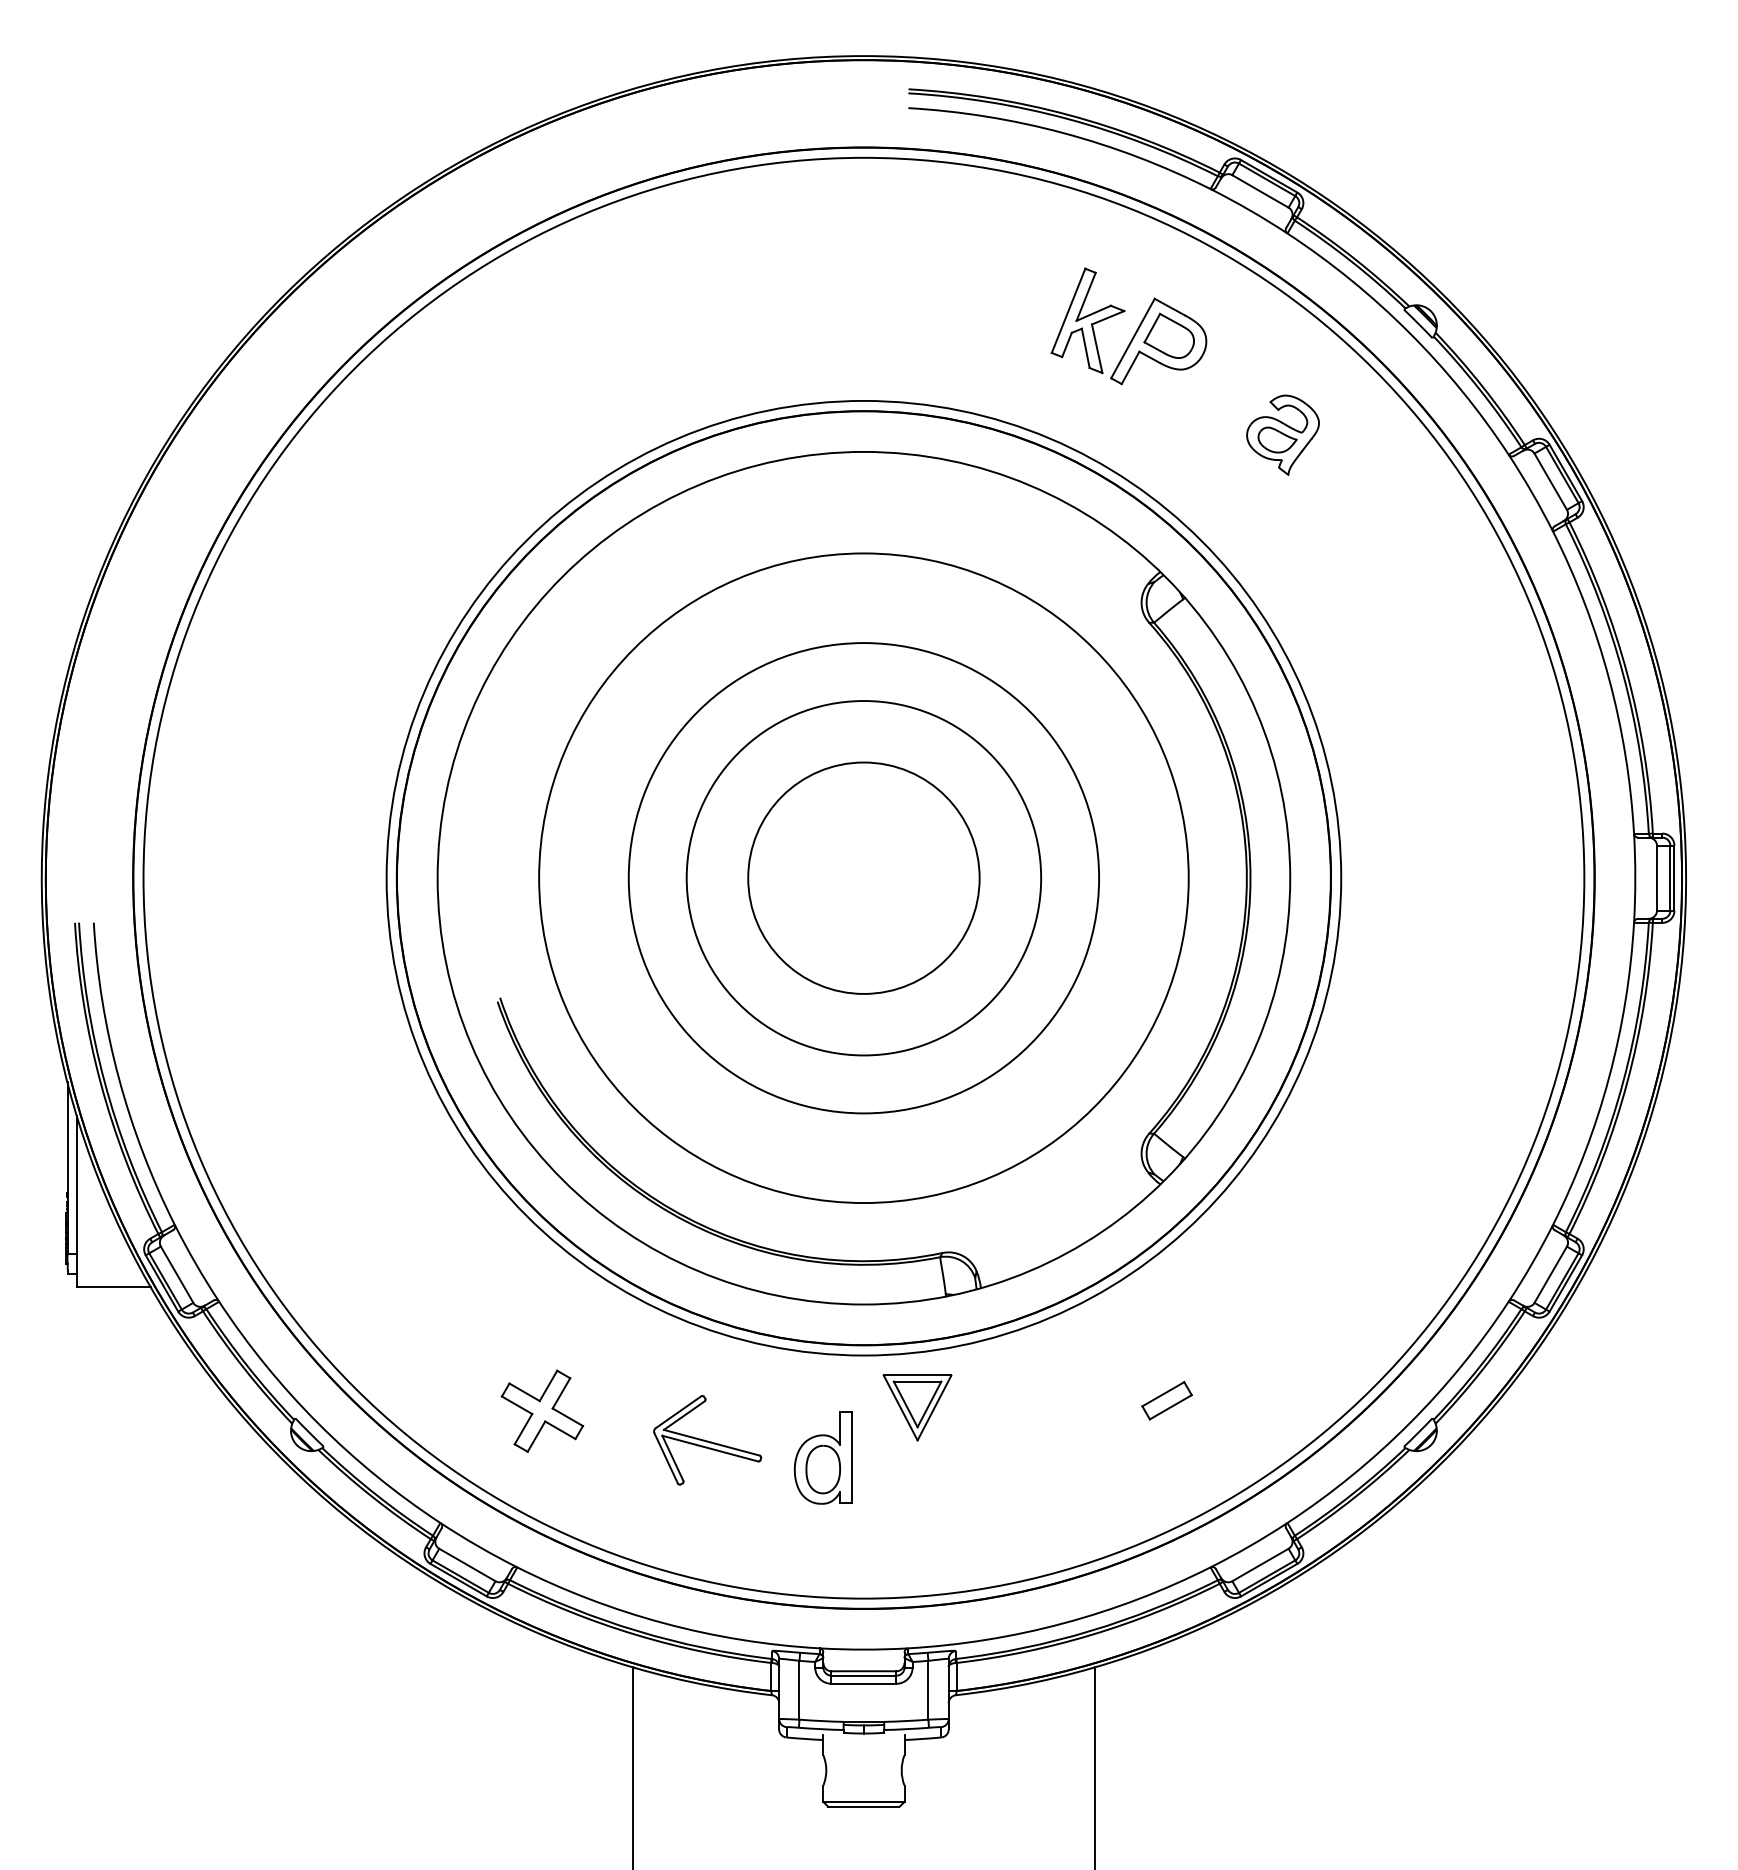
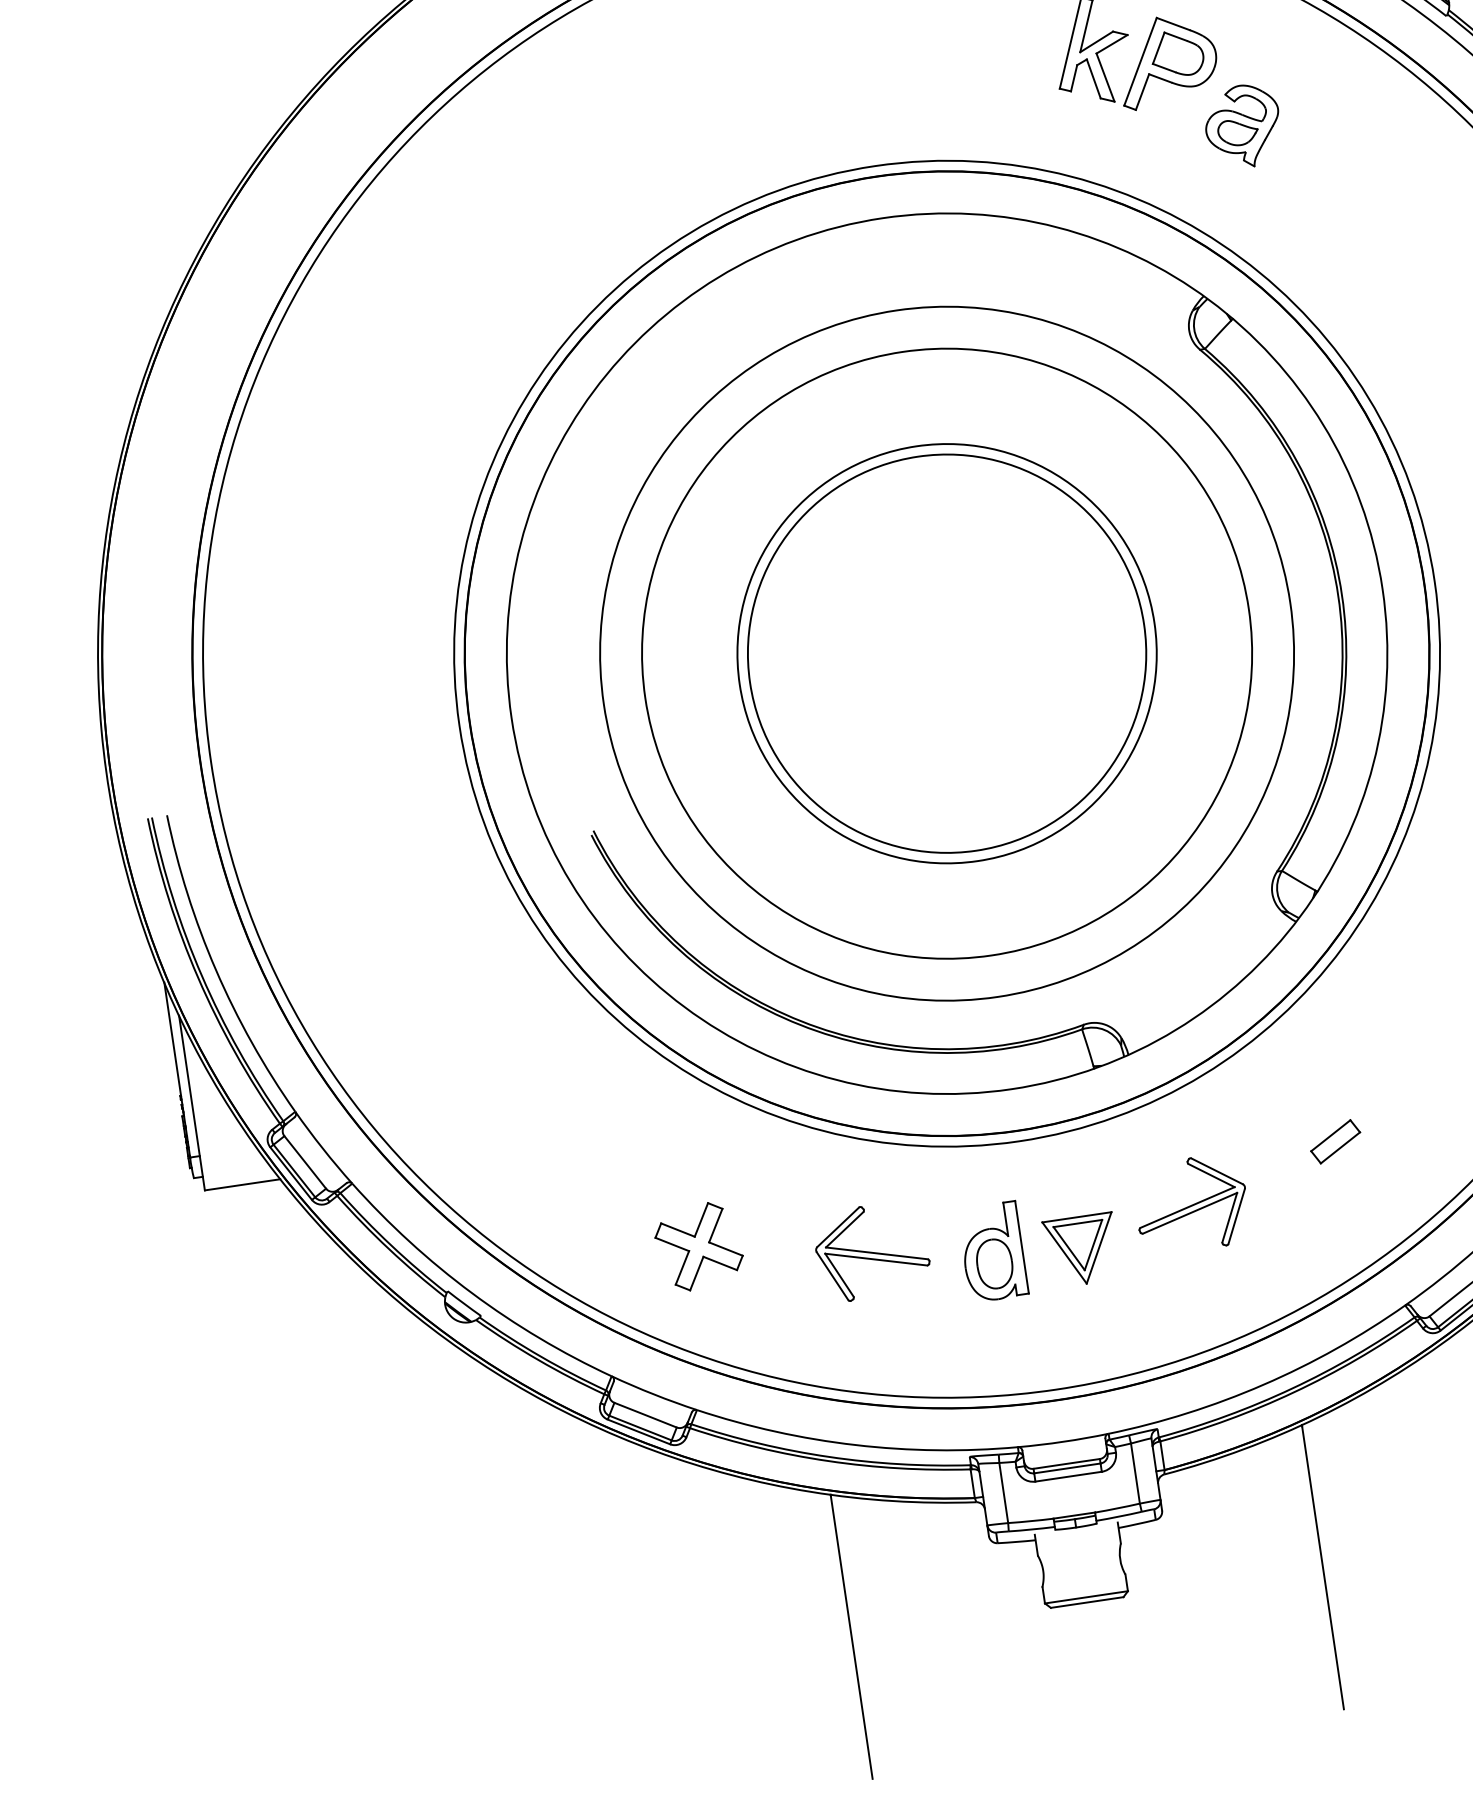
part: (1282, 434) -> (1242, 126), moved
circle: (863, 877) -> (946, 653), size x1.67
circle: (863, 878) -> (946, 654), size x0.62
circle: (863, 878) -> (946, 654), size x1.43
circle: (863, 878) -> (946, 654), size x1.67
part: (917, 1407) -> (1081, 1250), moved
part: (1019, 1440) -> (1190, 1204), added

